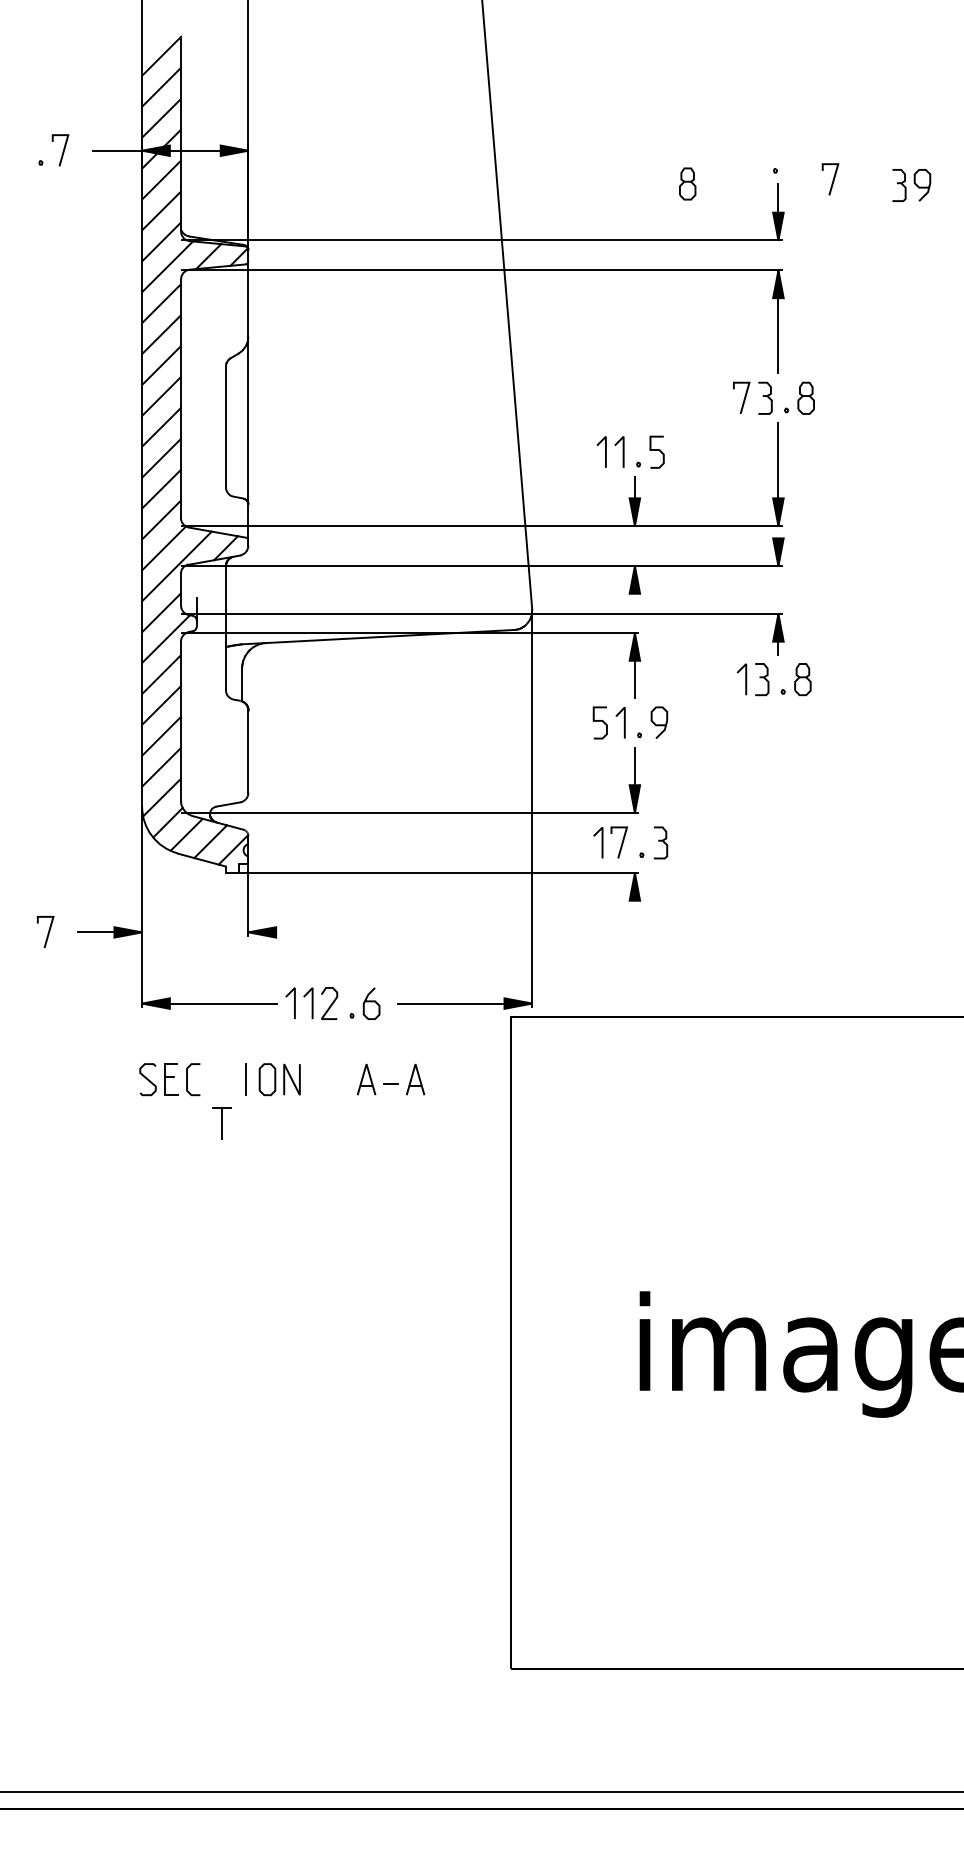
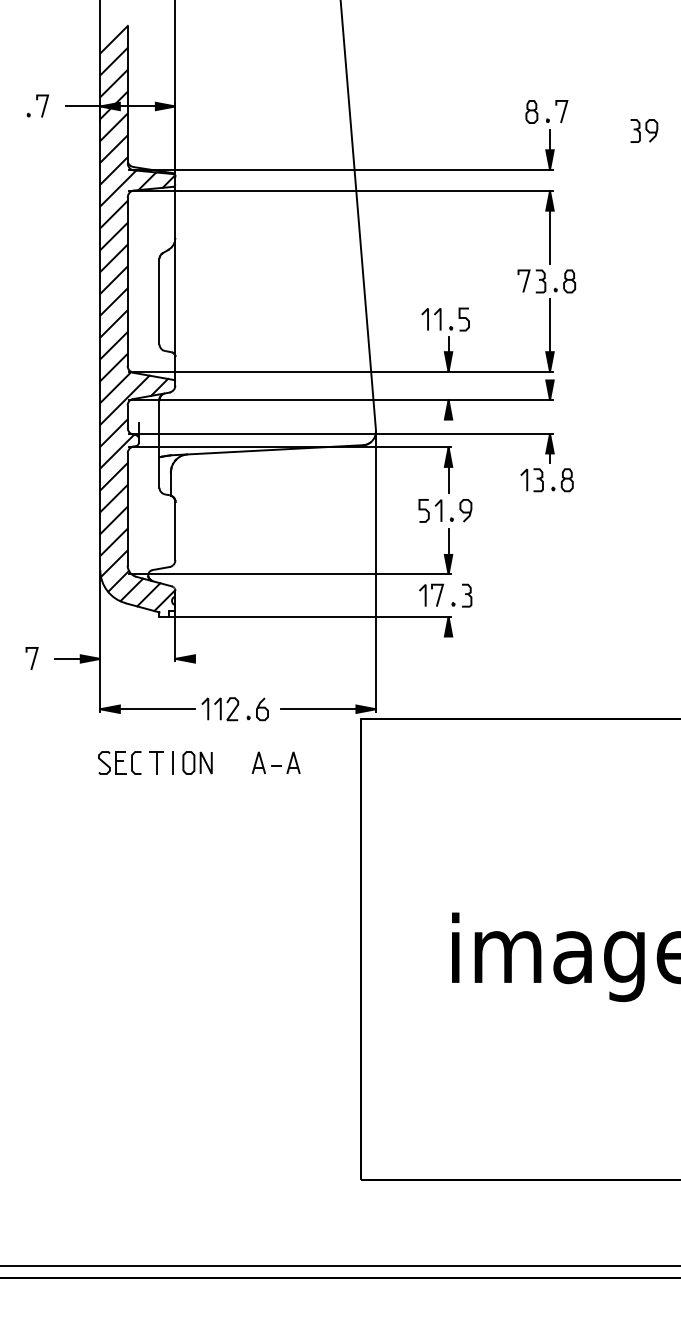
line: (832, 179) -> (563, 111), moved
part: (687, 183) -> (531, 111), moved
part: (221, 1122) -> (156, 762), moved

